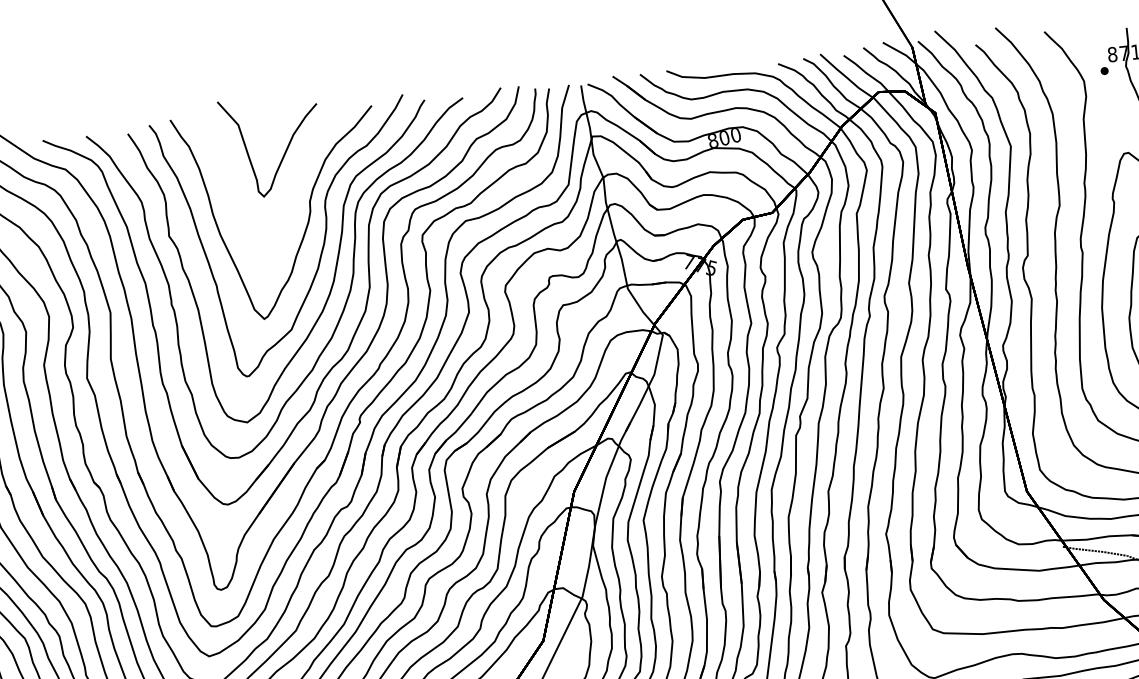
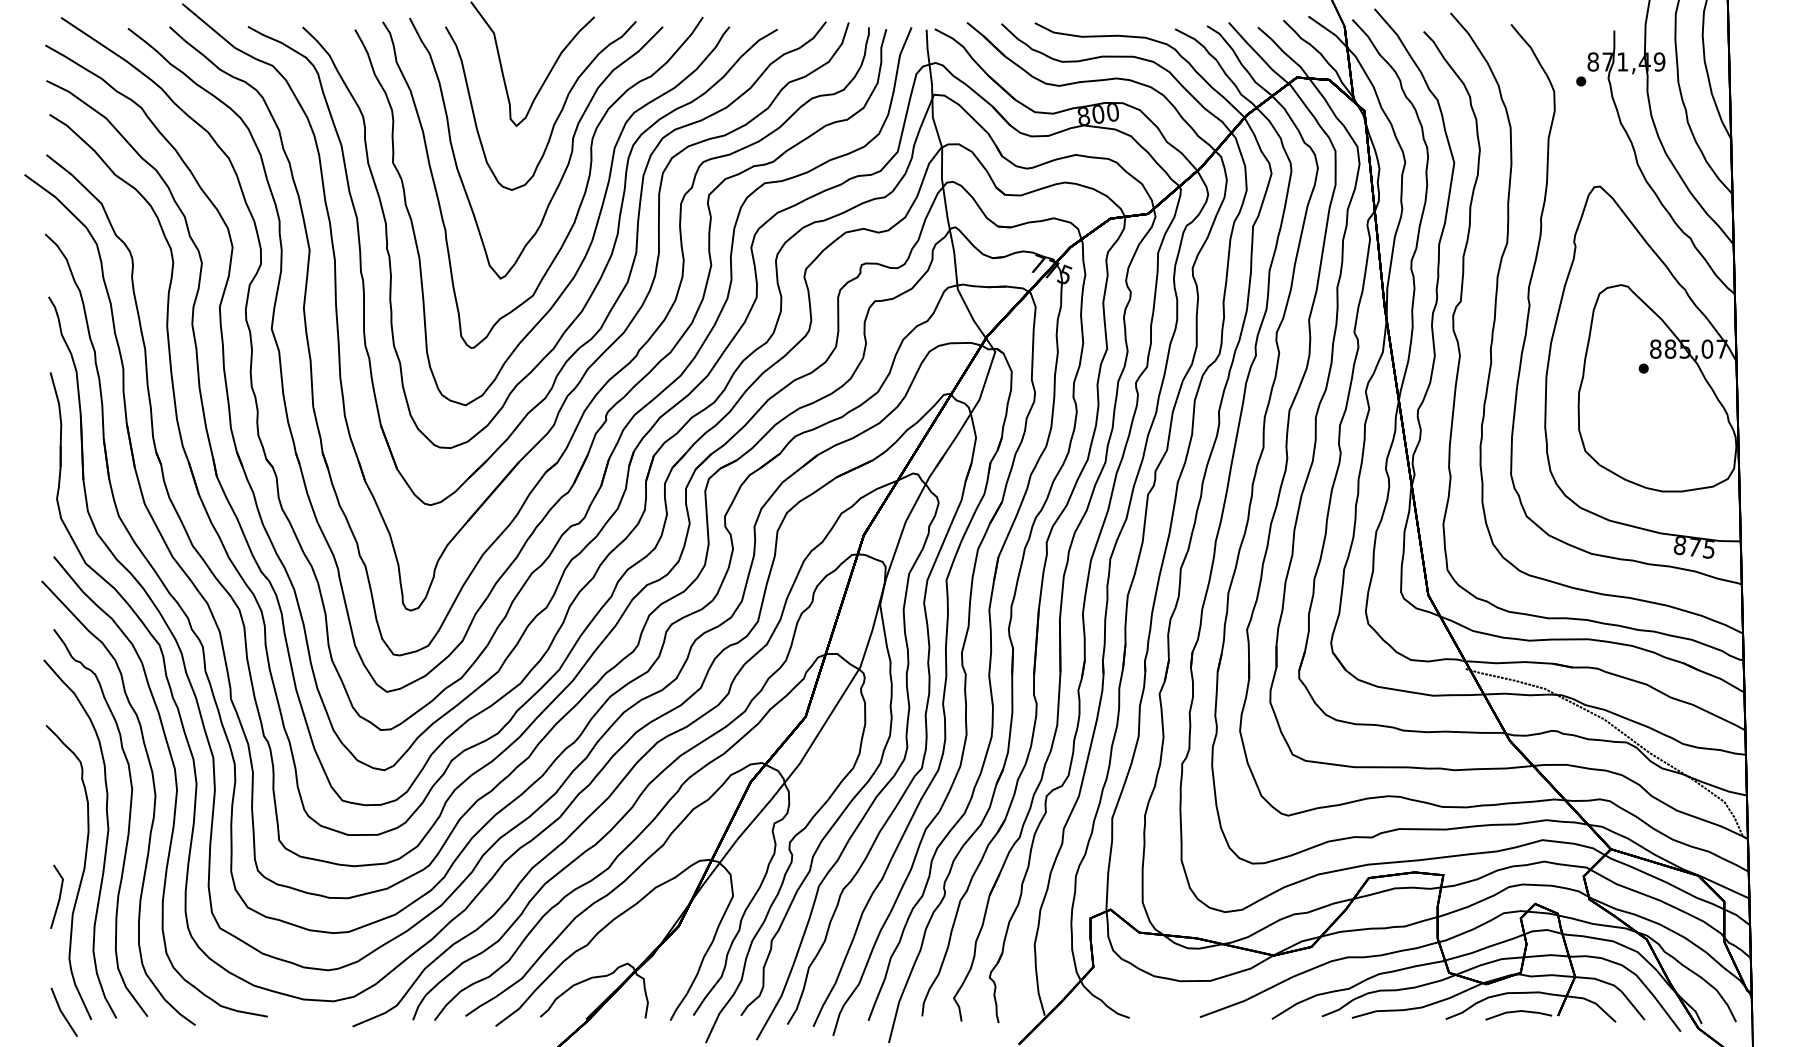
part: (296, 183) -> (558, 114), added

